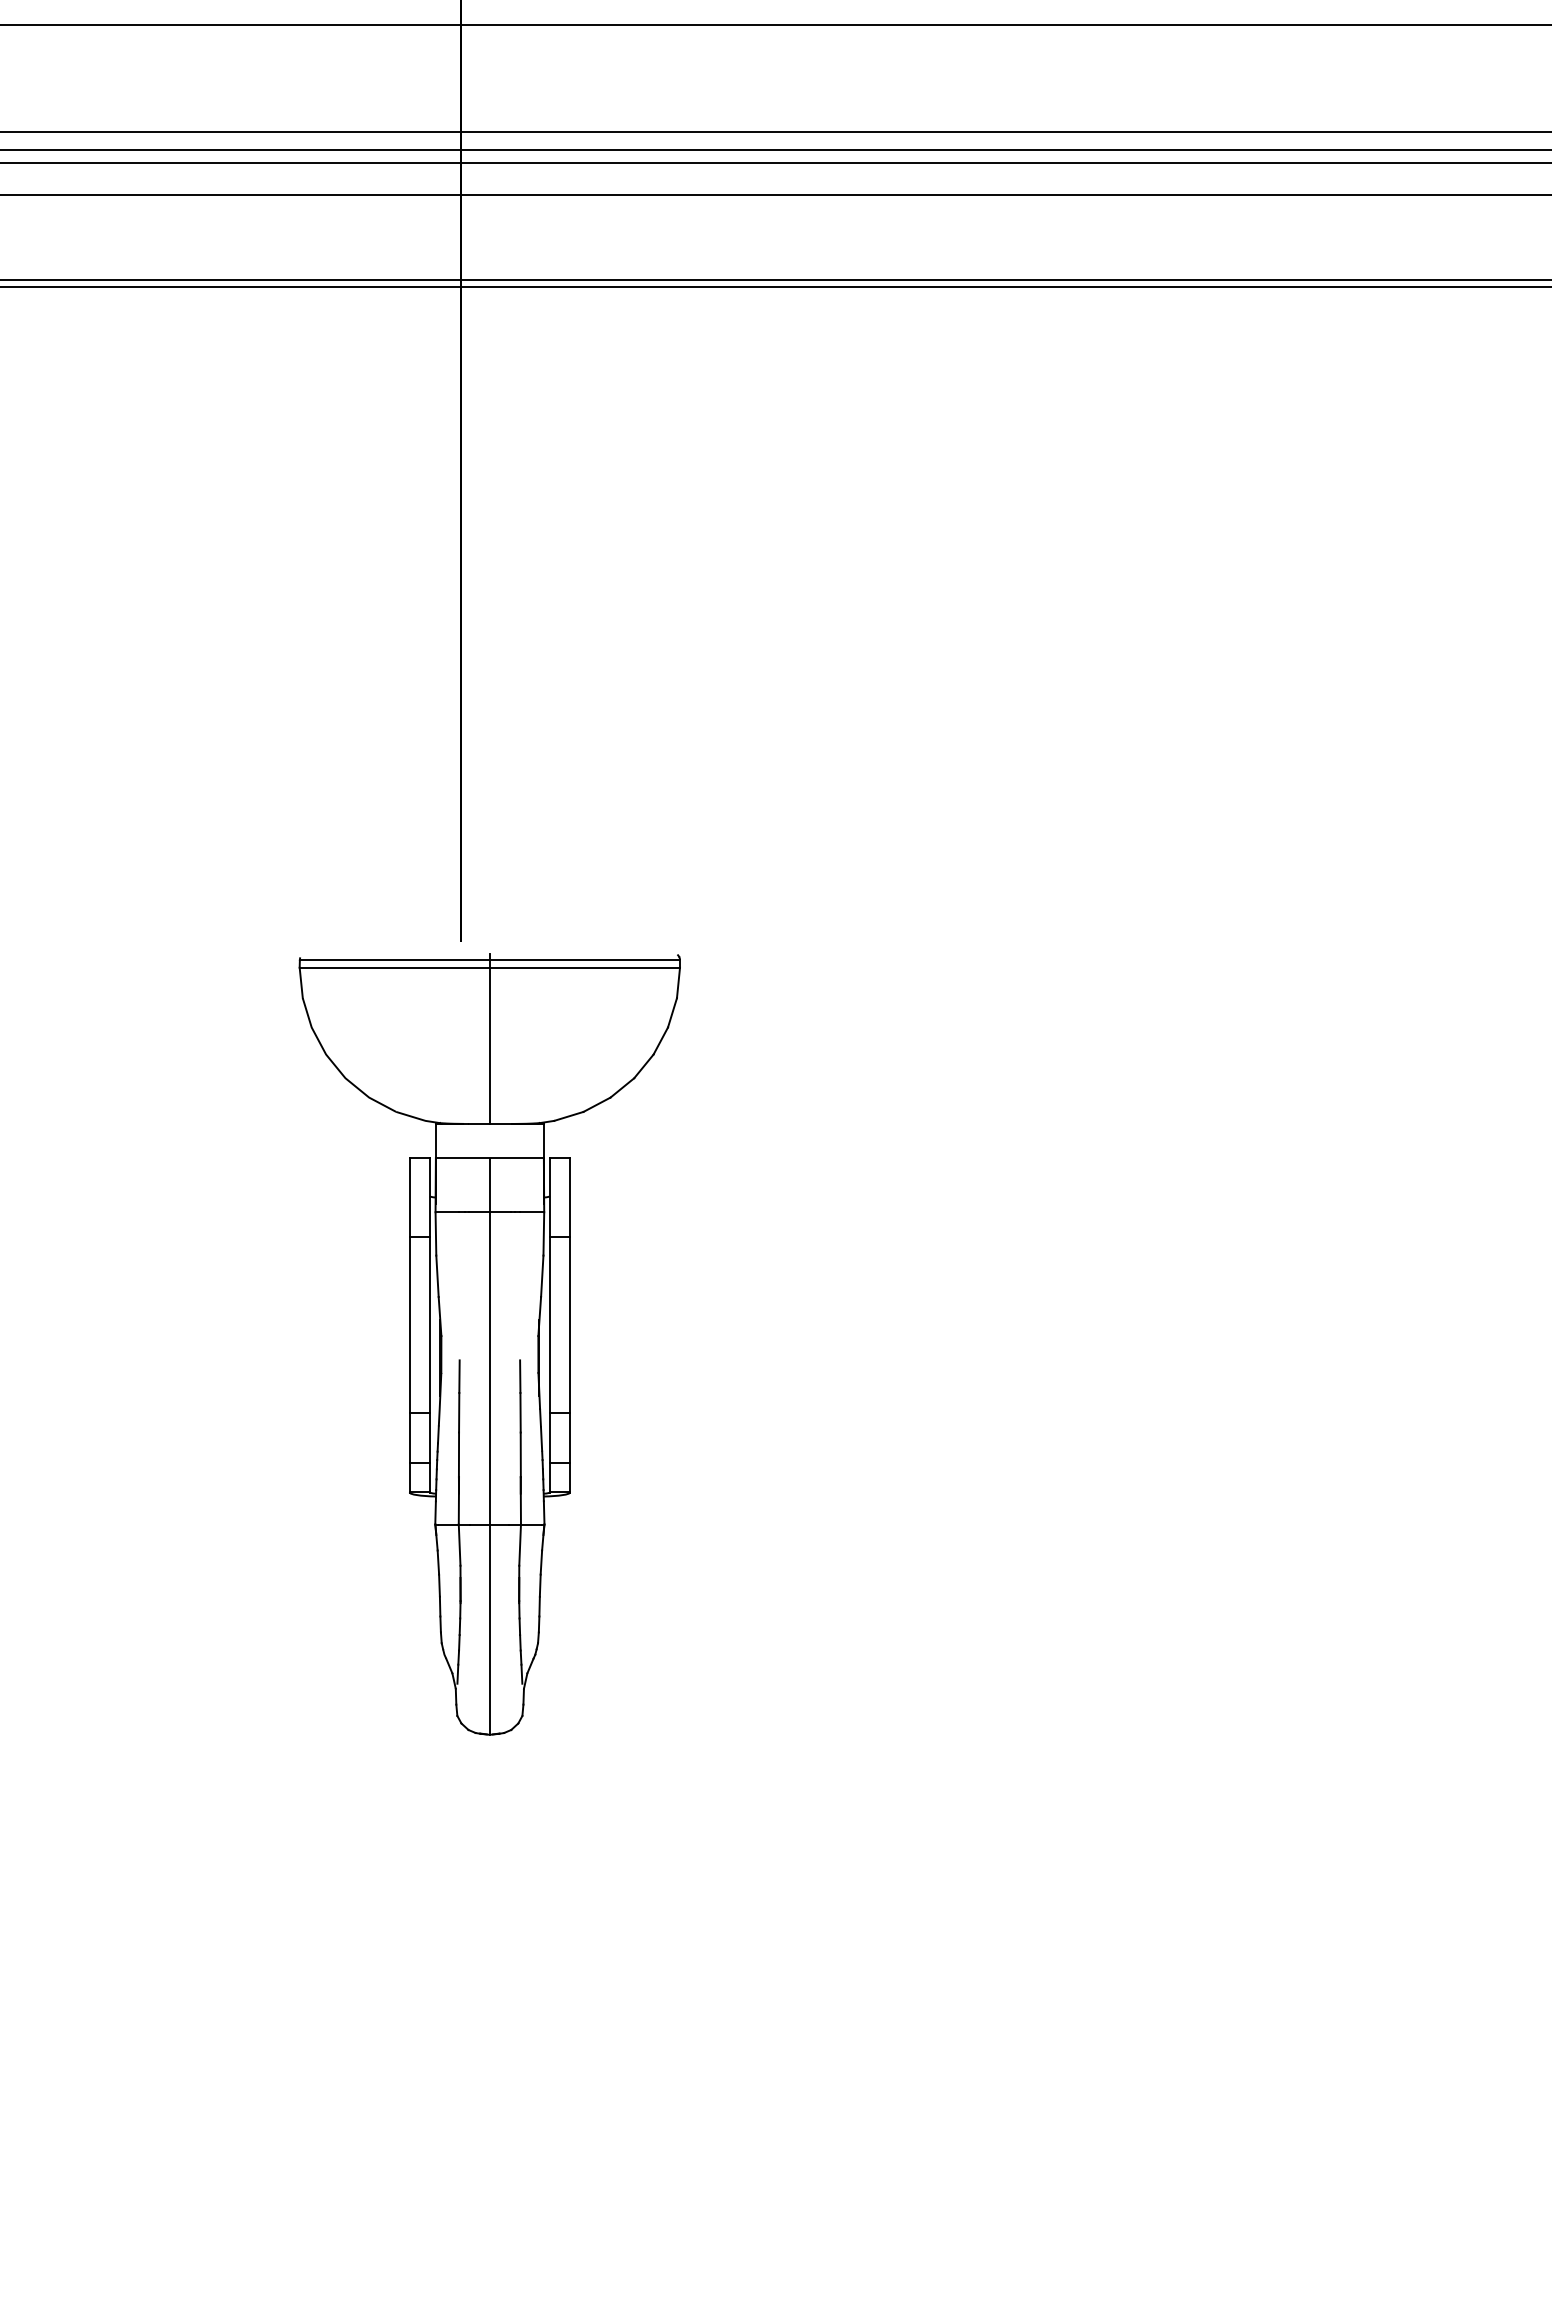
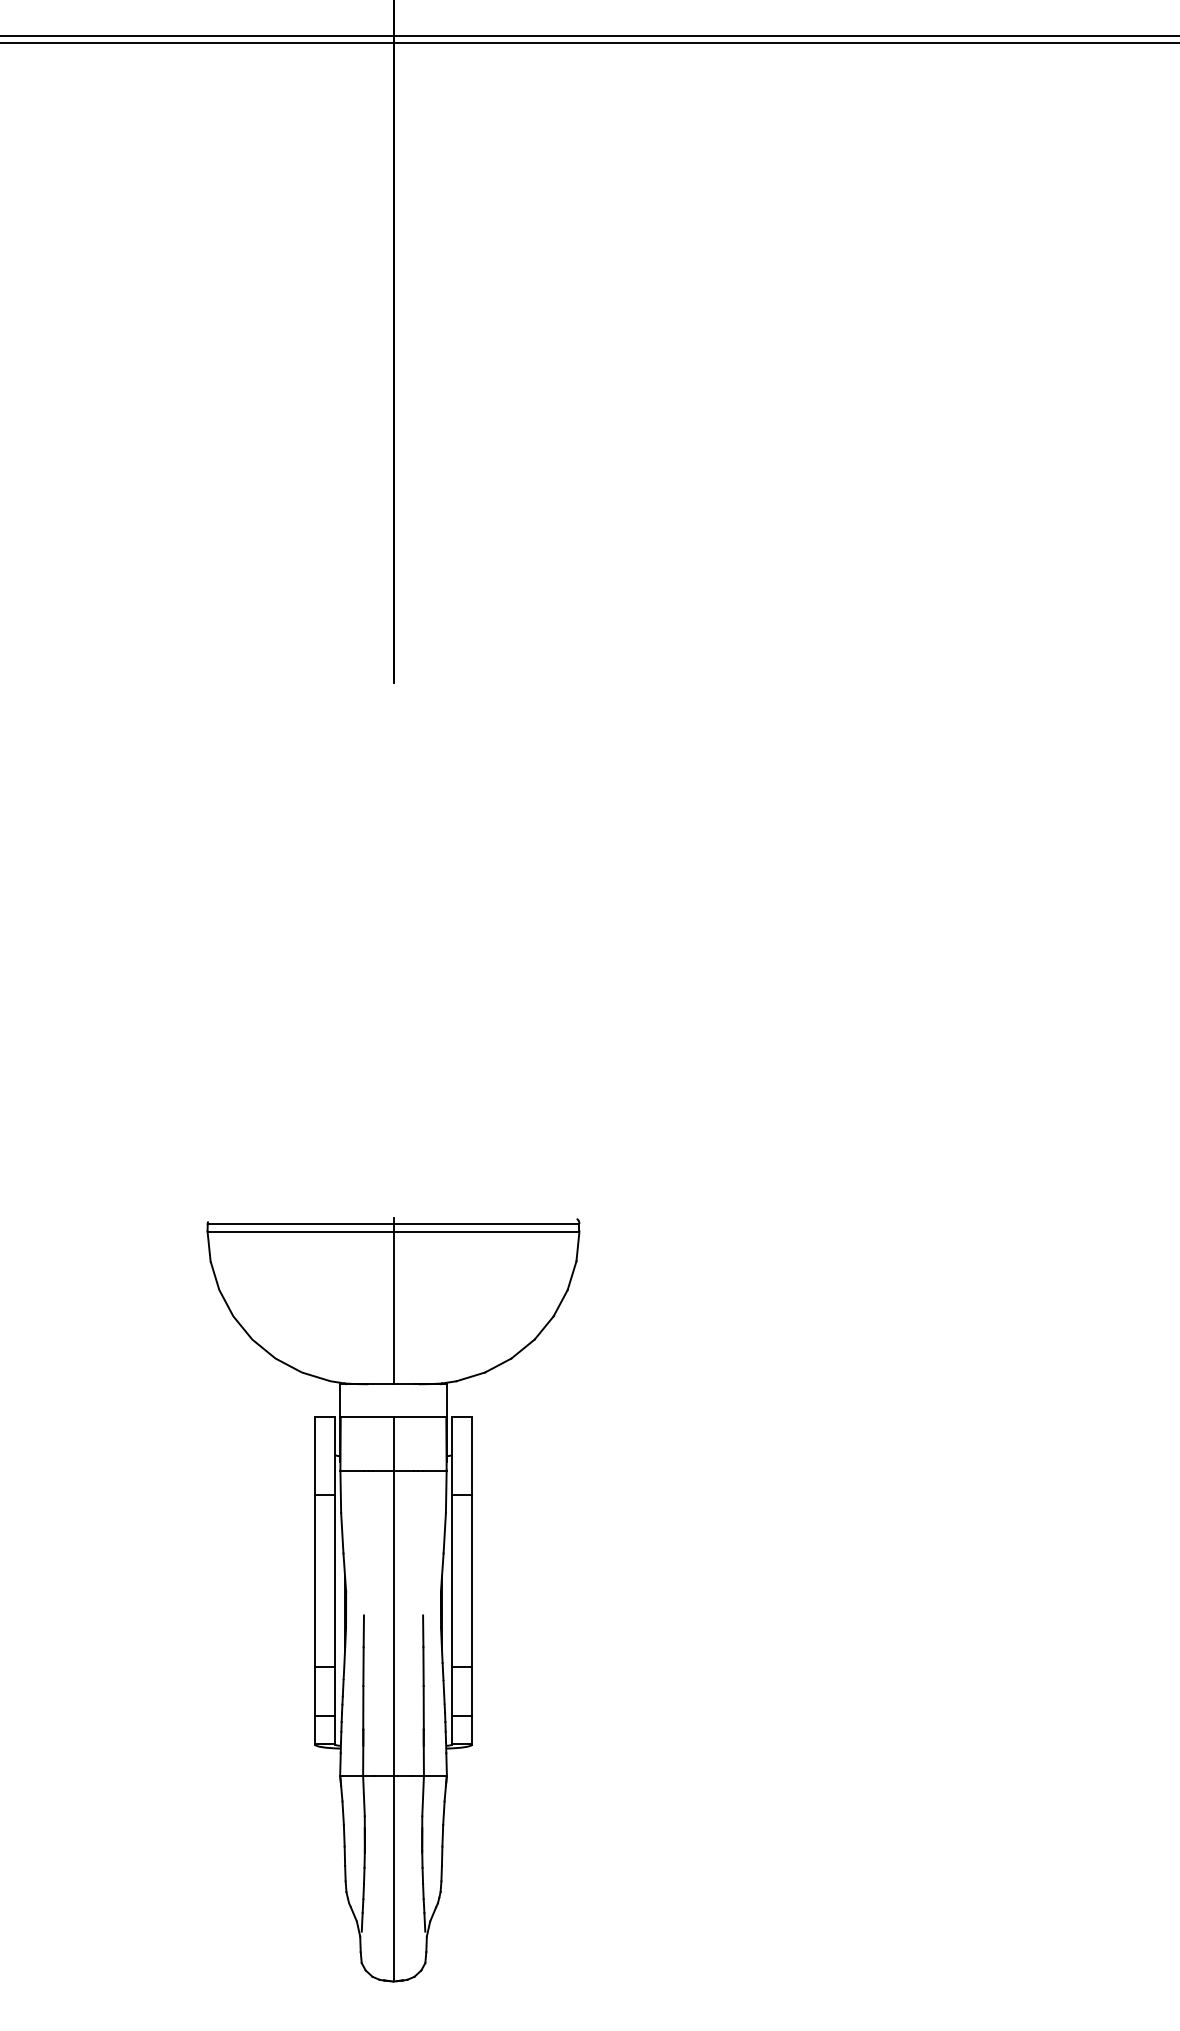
part: (489, 1344) -> (393, 1599), moved

